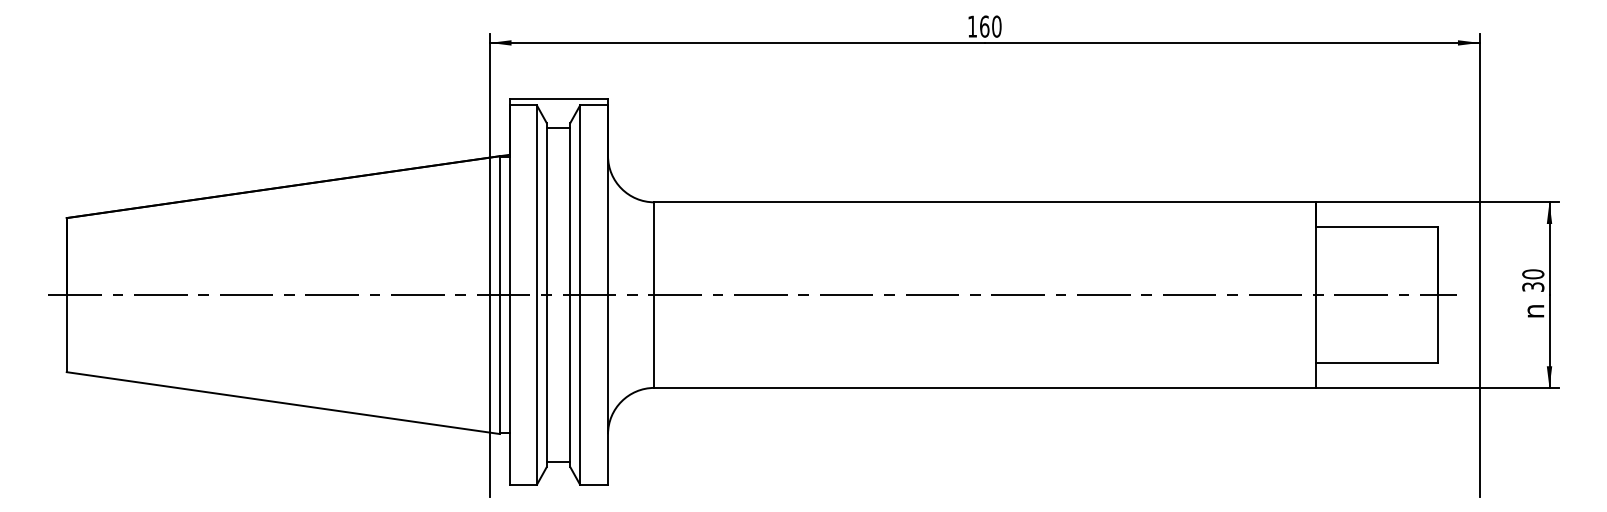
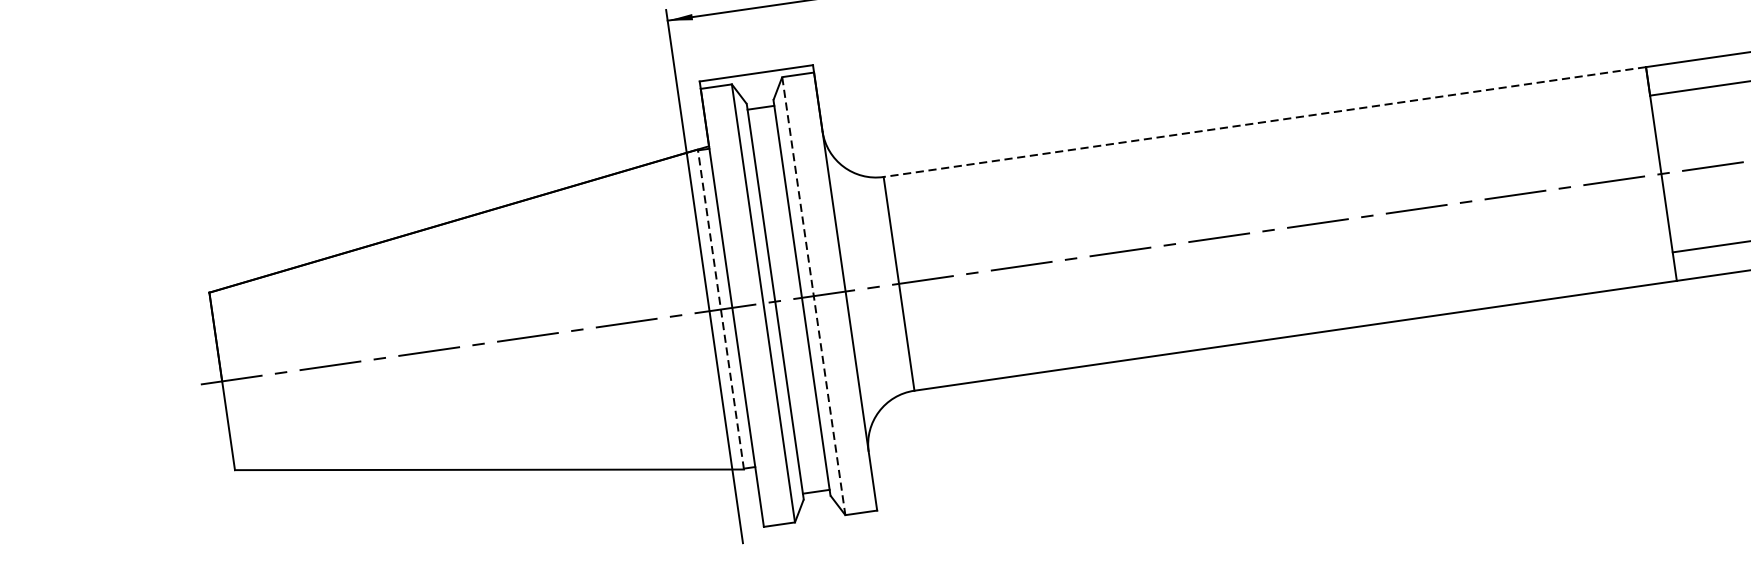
line: (985, 202) -> (1265, 122), solid -> dashed
line: (499, 295) -> (720, 310), solid -> dashed
line: (580, 295) -> (813, 296), solid -> dashed

